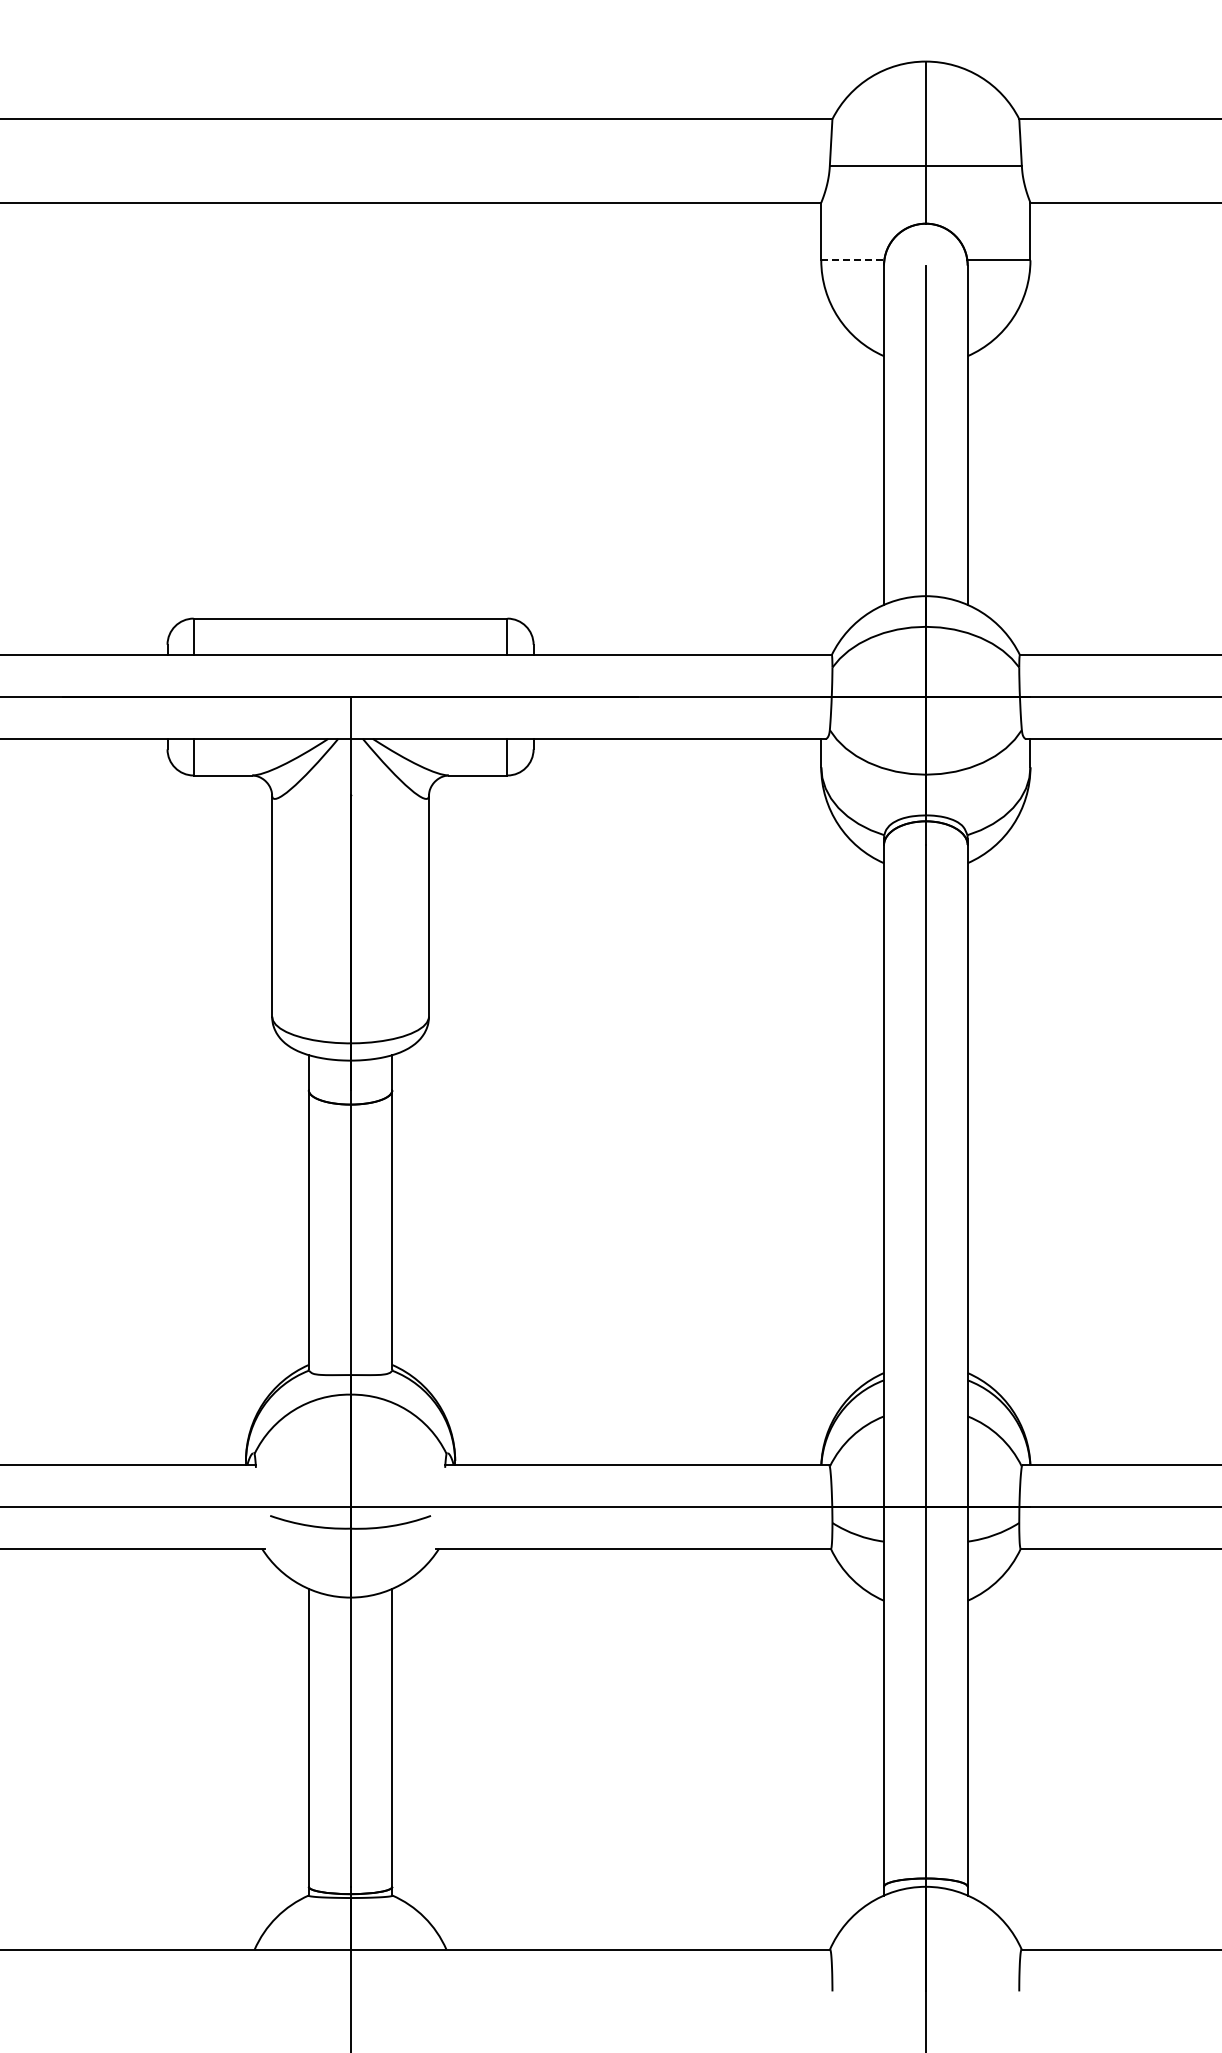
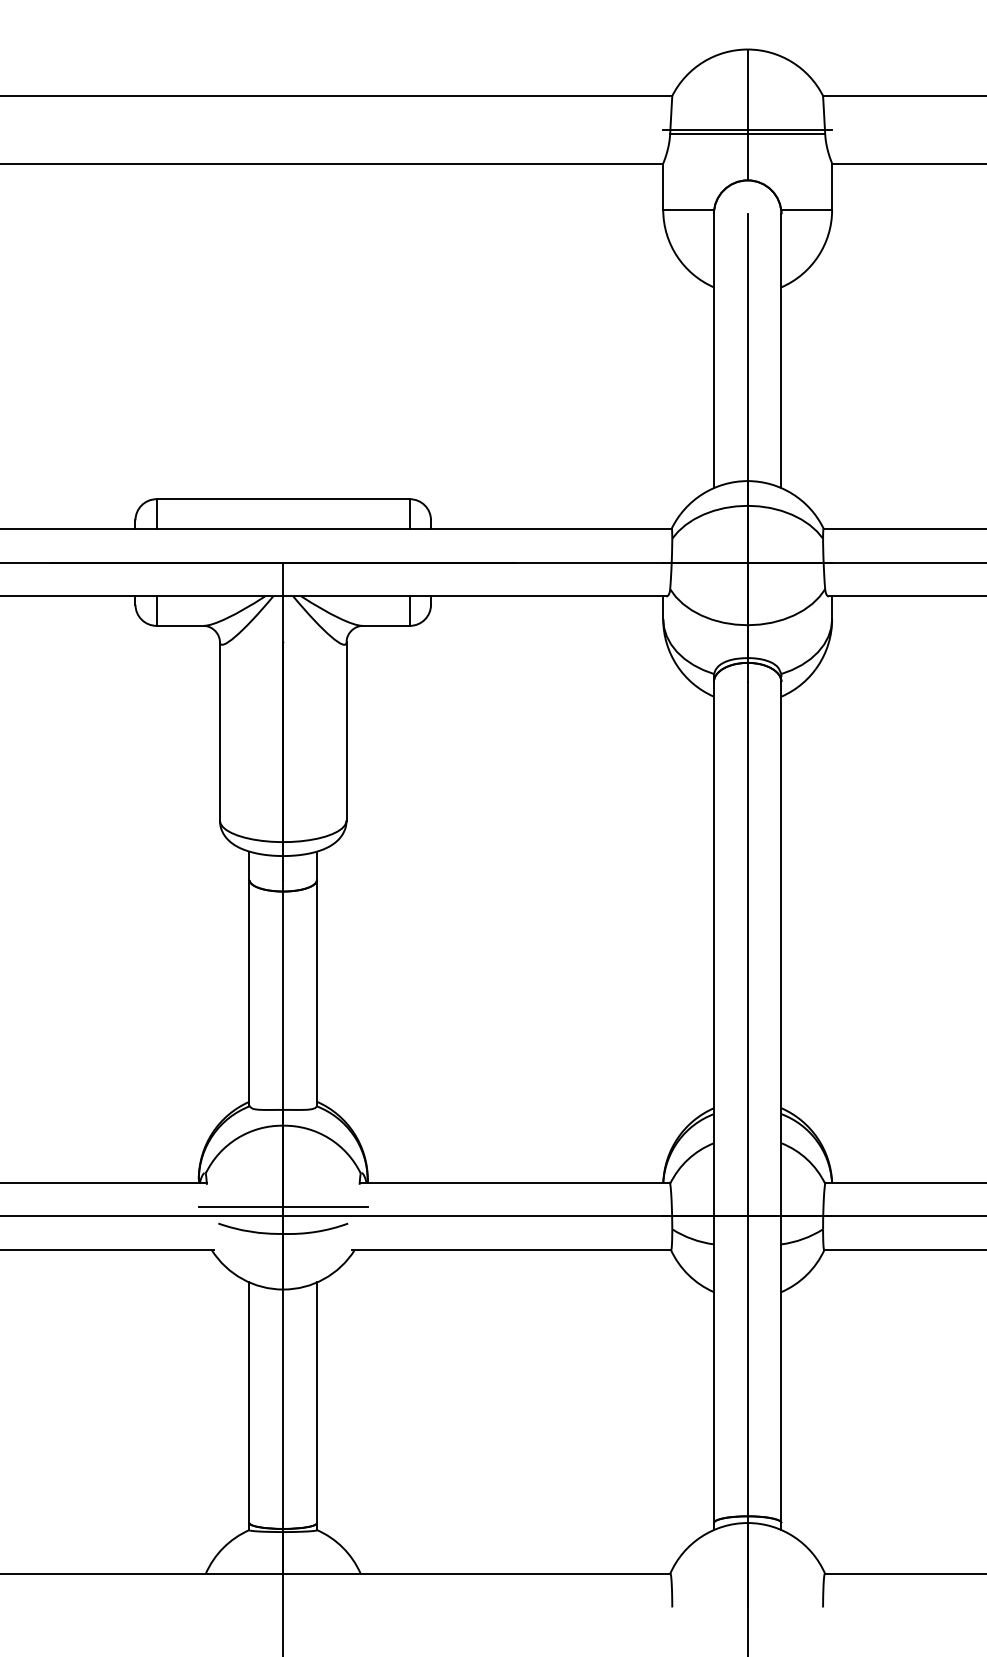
line: (925, 160) -> (747, 129), added
line: (852, 260) -> (688, 210), dashed -> solid
line: (350, 1494) -> (283, 1206), added

